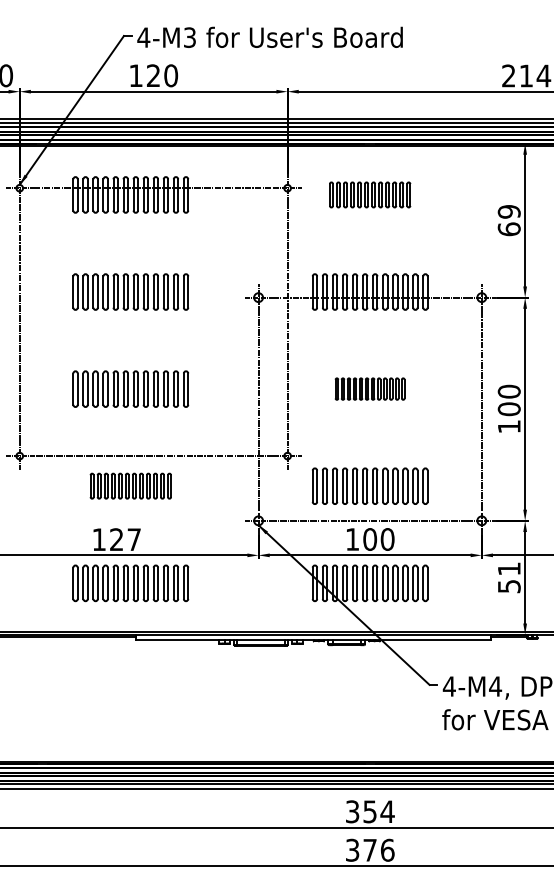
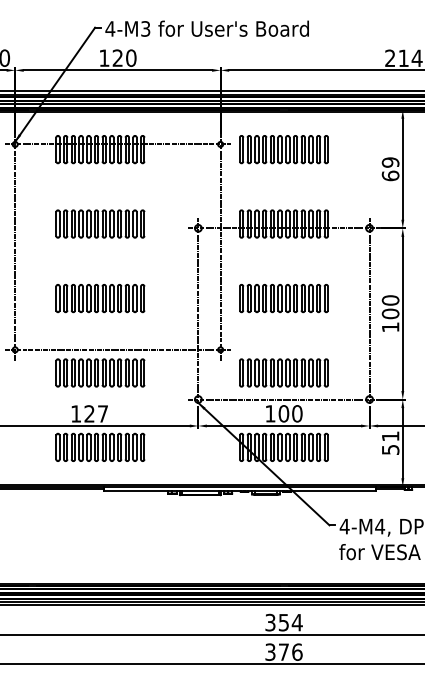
part: (369, 194) -> (283, 149), size x1.43
part: (369, 388) -> (283, 298), size x1.67
part: (130, 485) -> (100, 372), size x1.43

